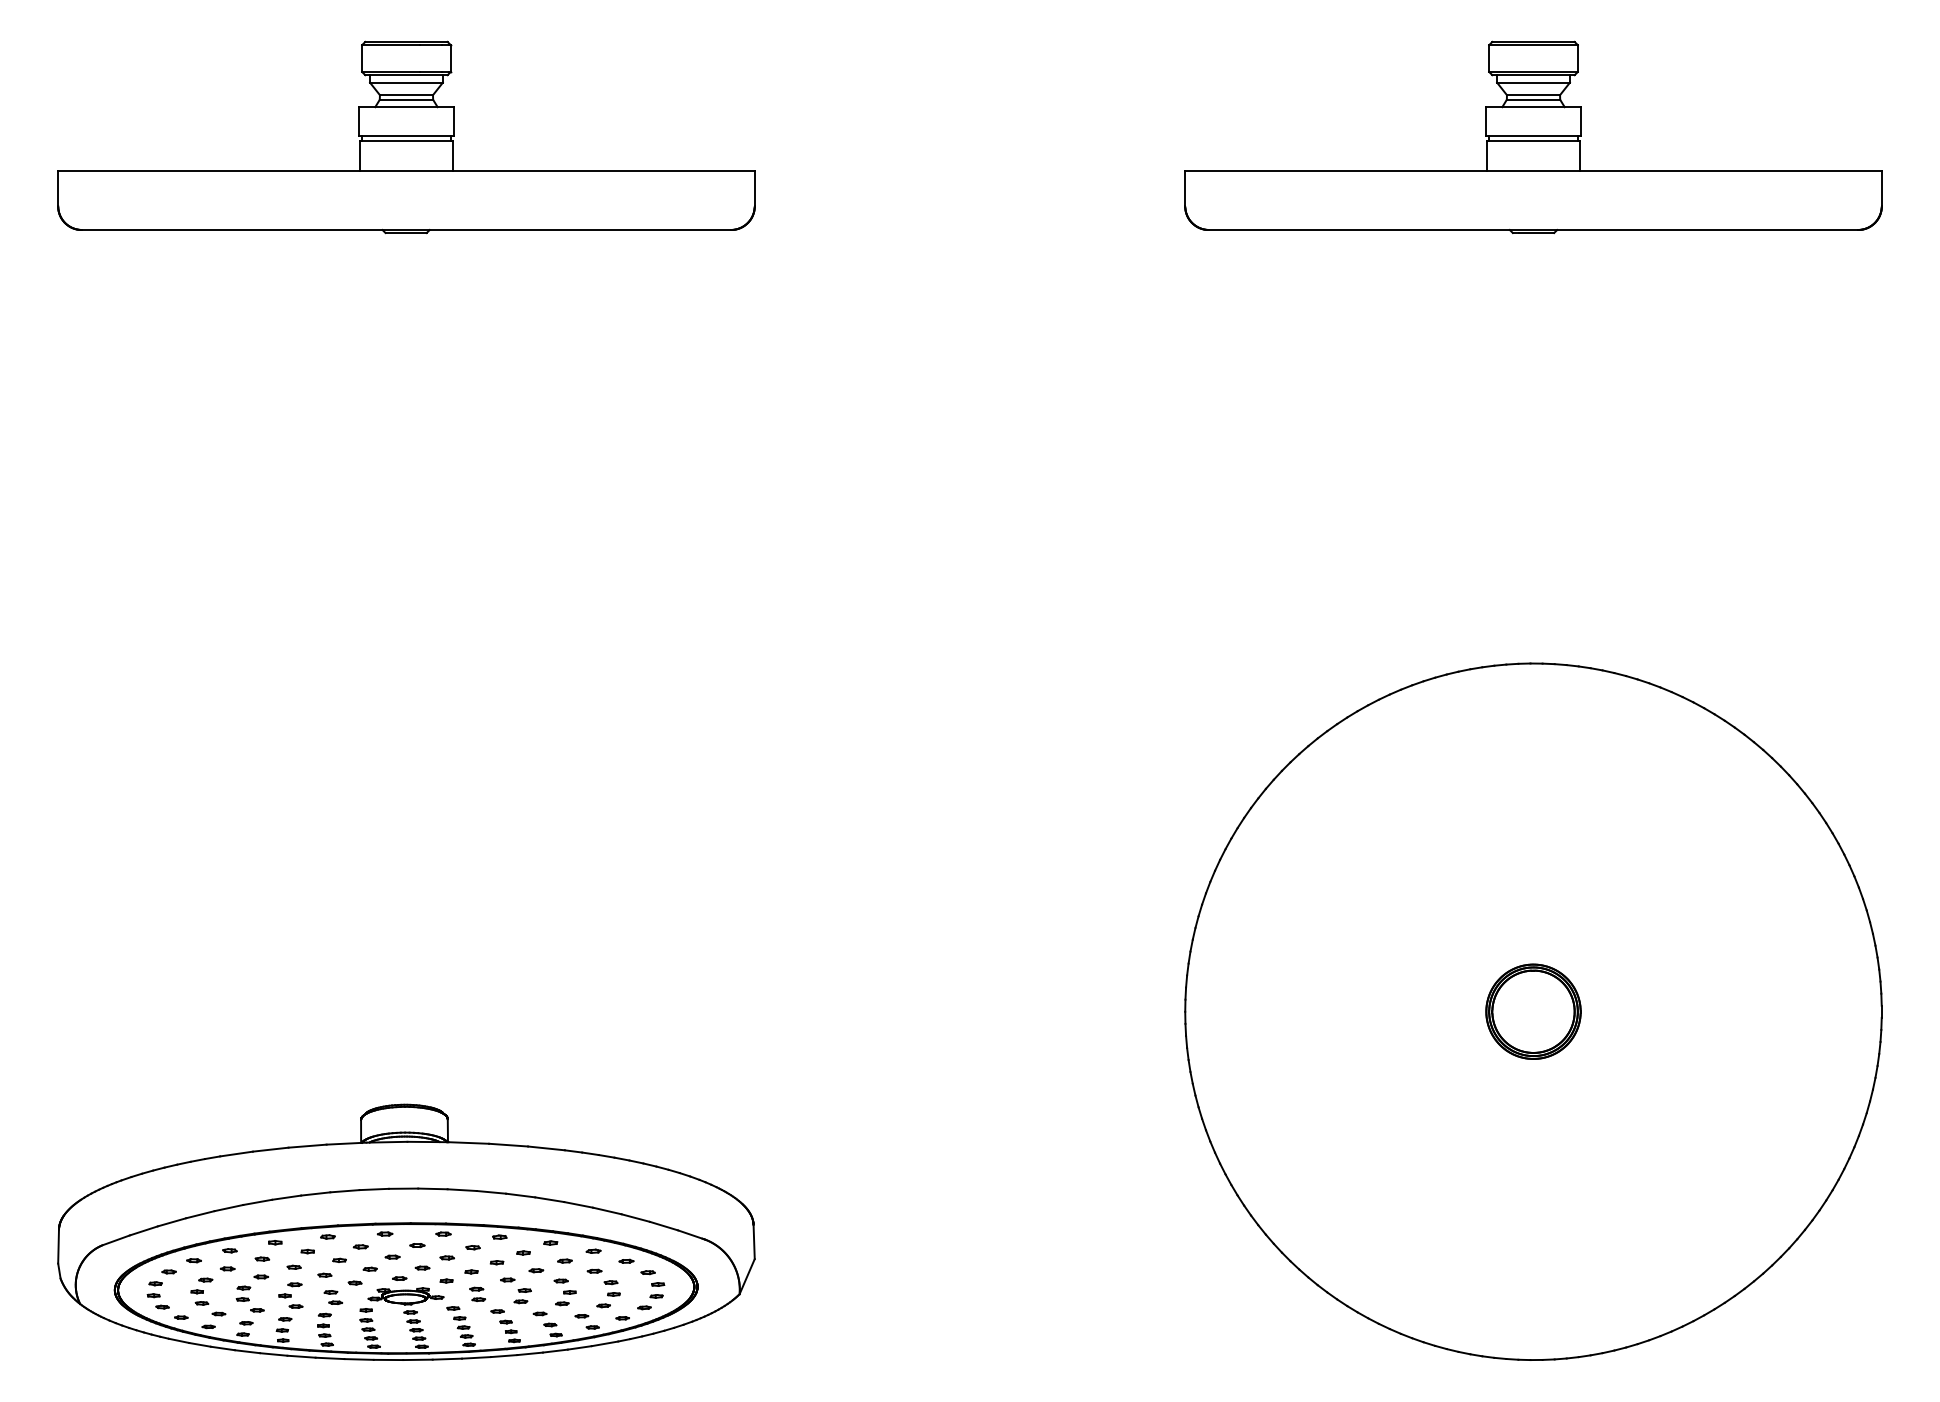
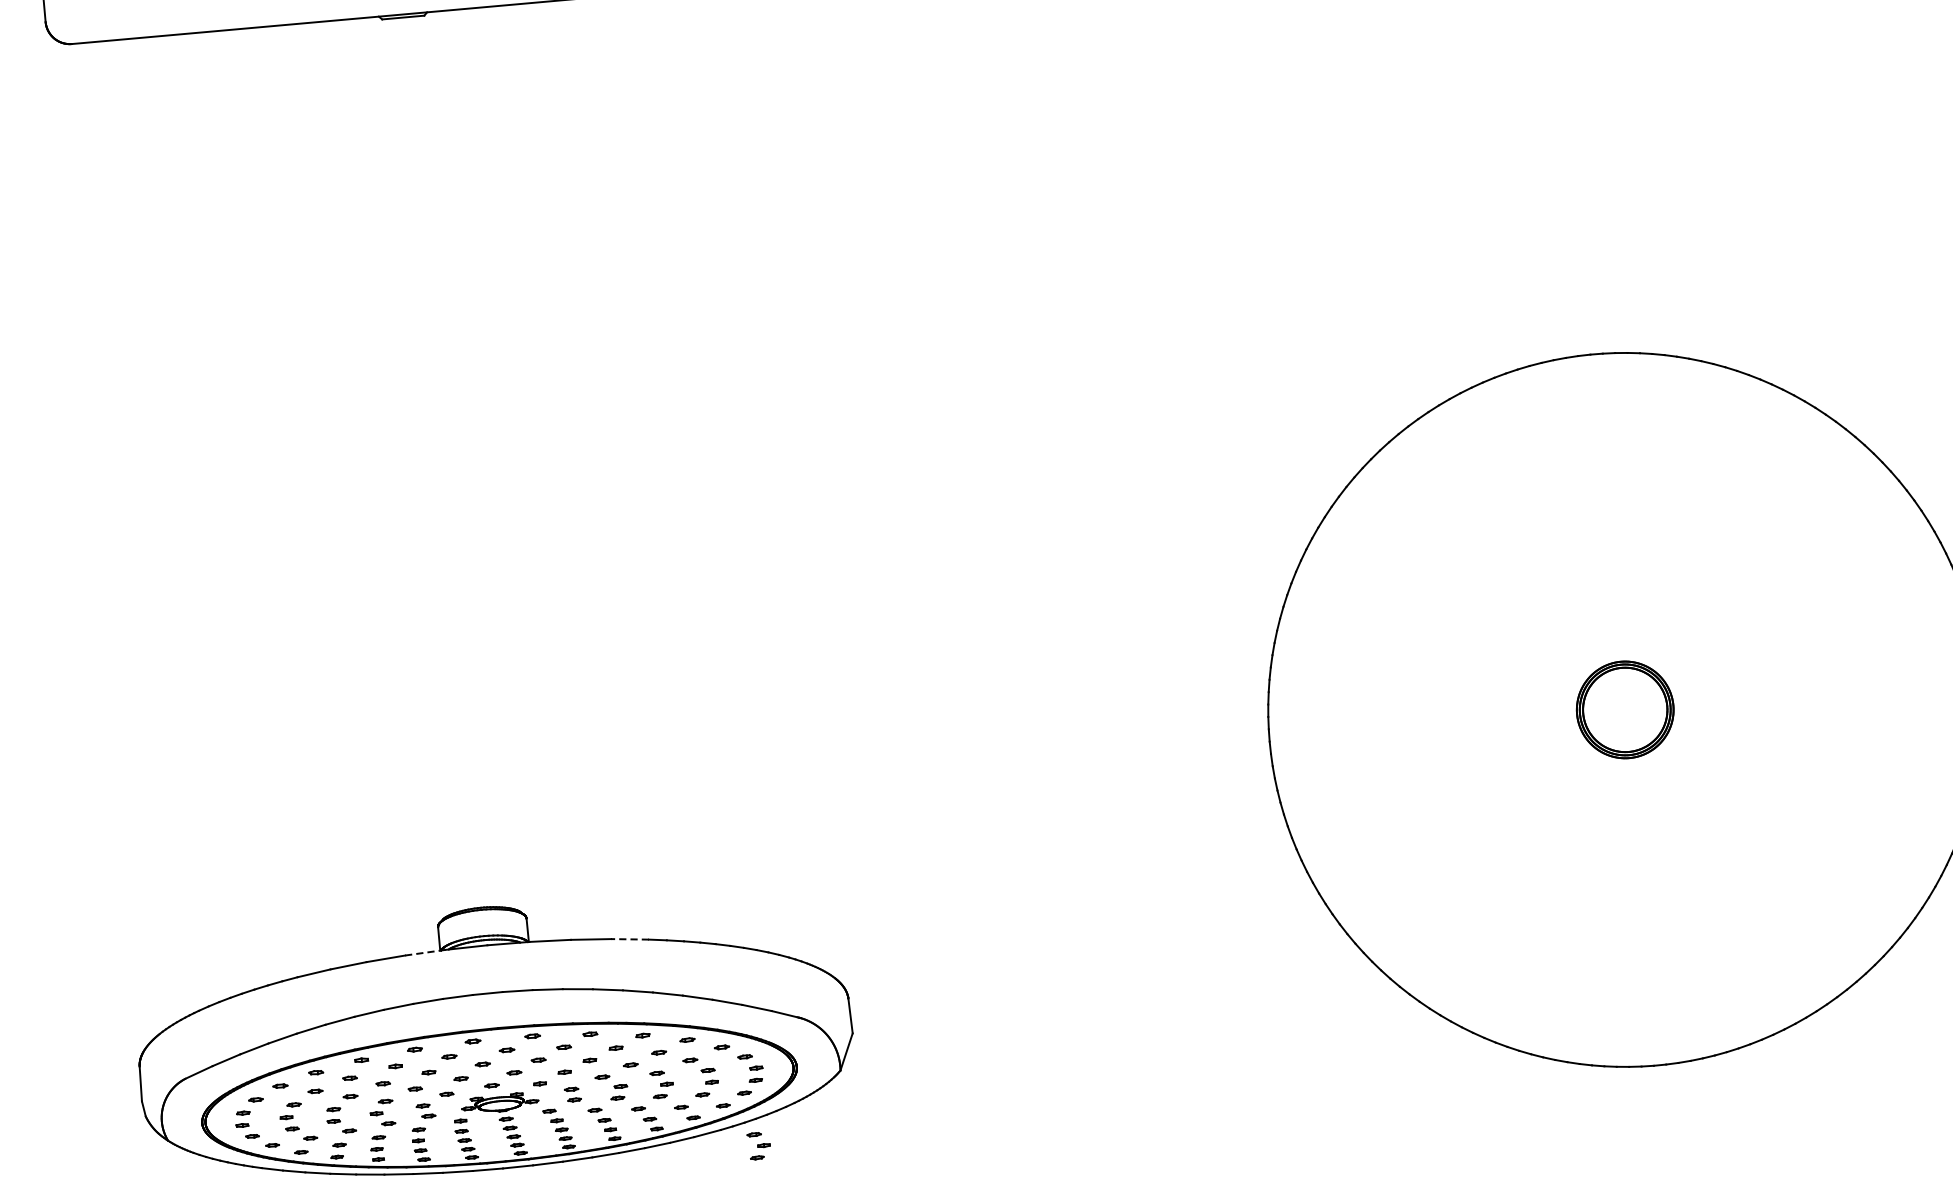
line: (346, 1143) -> (425, 952), solid -> dashed
line: (545, 1148) -> (628, 939), solid -> dashed
part: (653, 1360) -> (758, 1146), added

